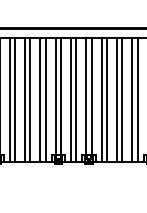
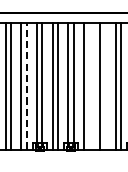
line: (45, 100) -> (26, 86), solid -> dashed
line: (107, 100) -> (90, 86), removed
line: (122, 100) -> (105, 86), removed

